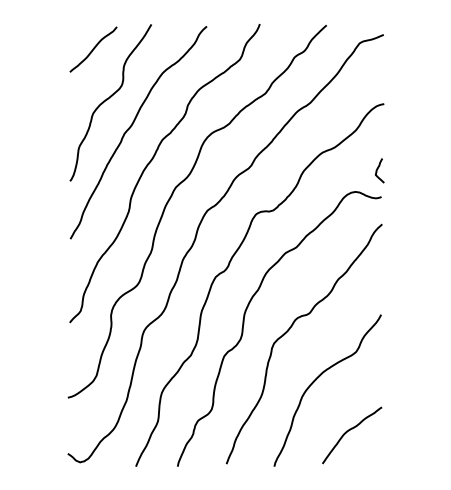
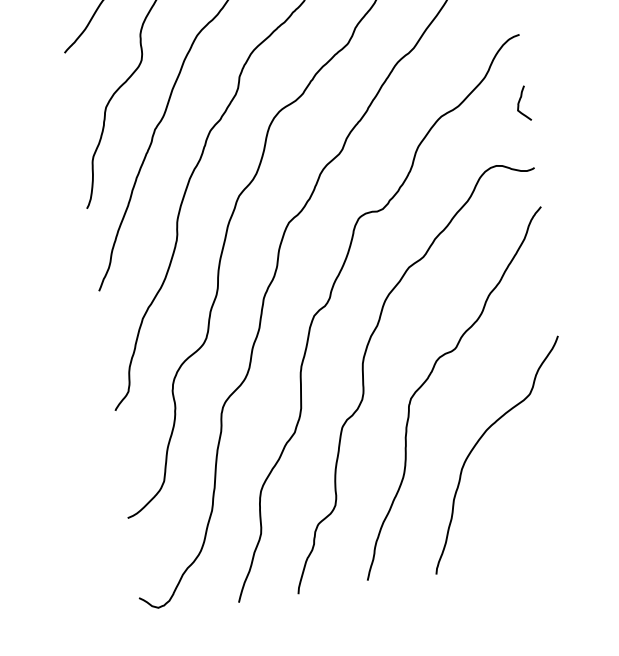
curve: (378, 169) -> (520, 102), moved
curve: (349, 431) -> (536, 509), removed

